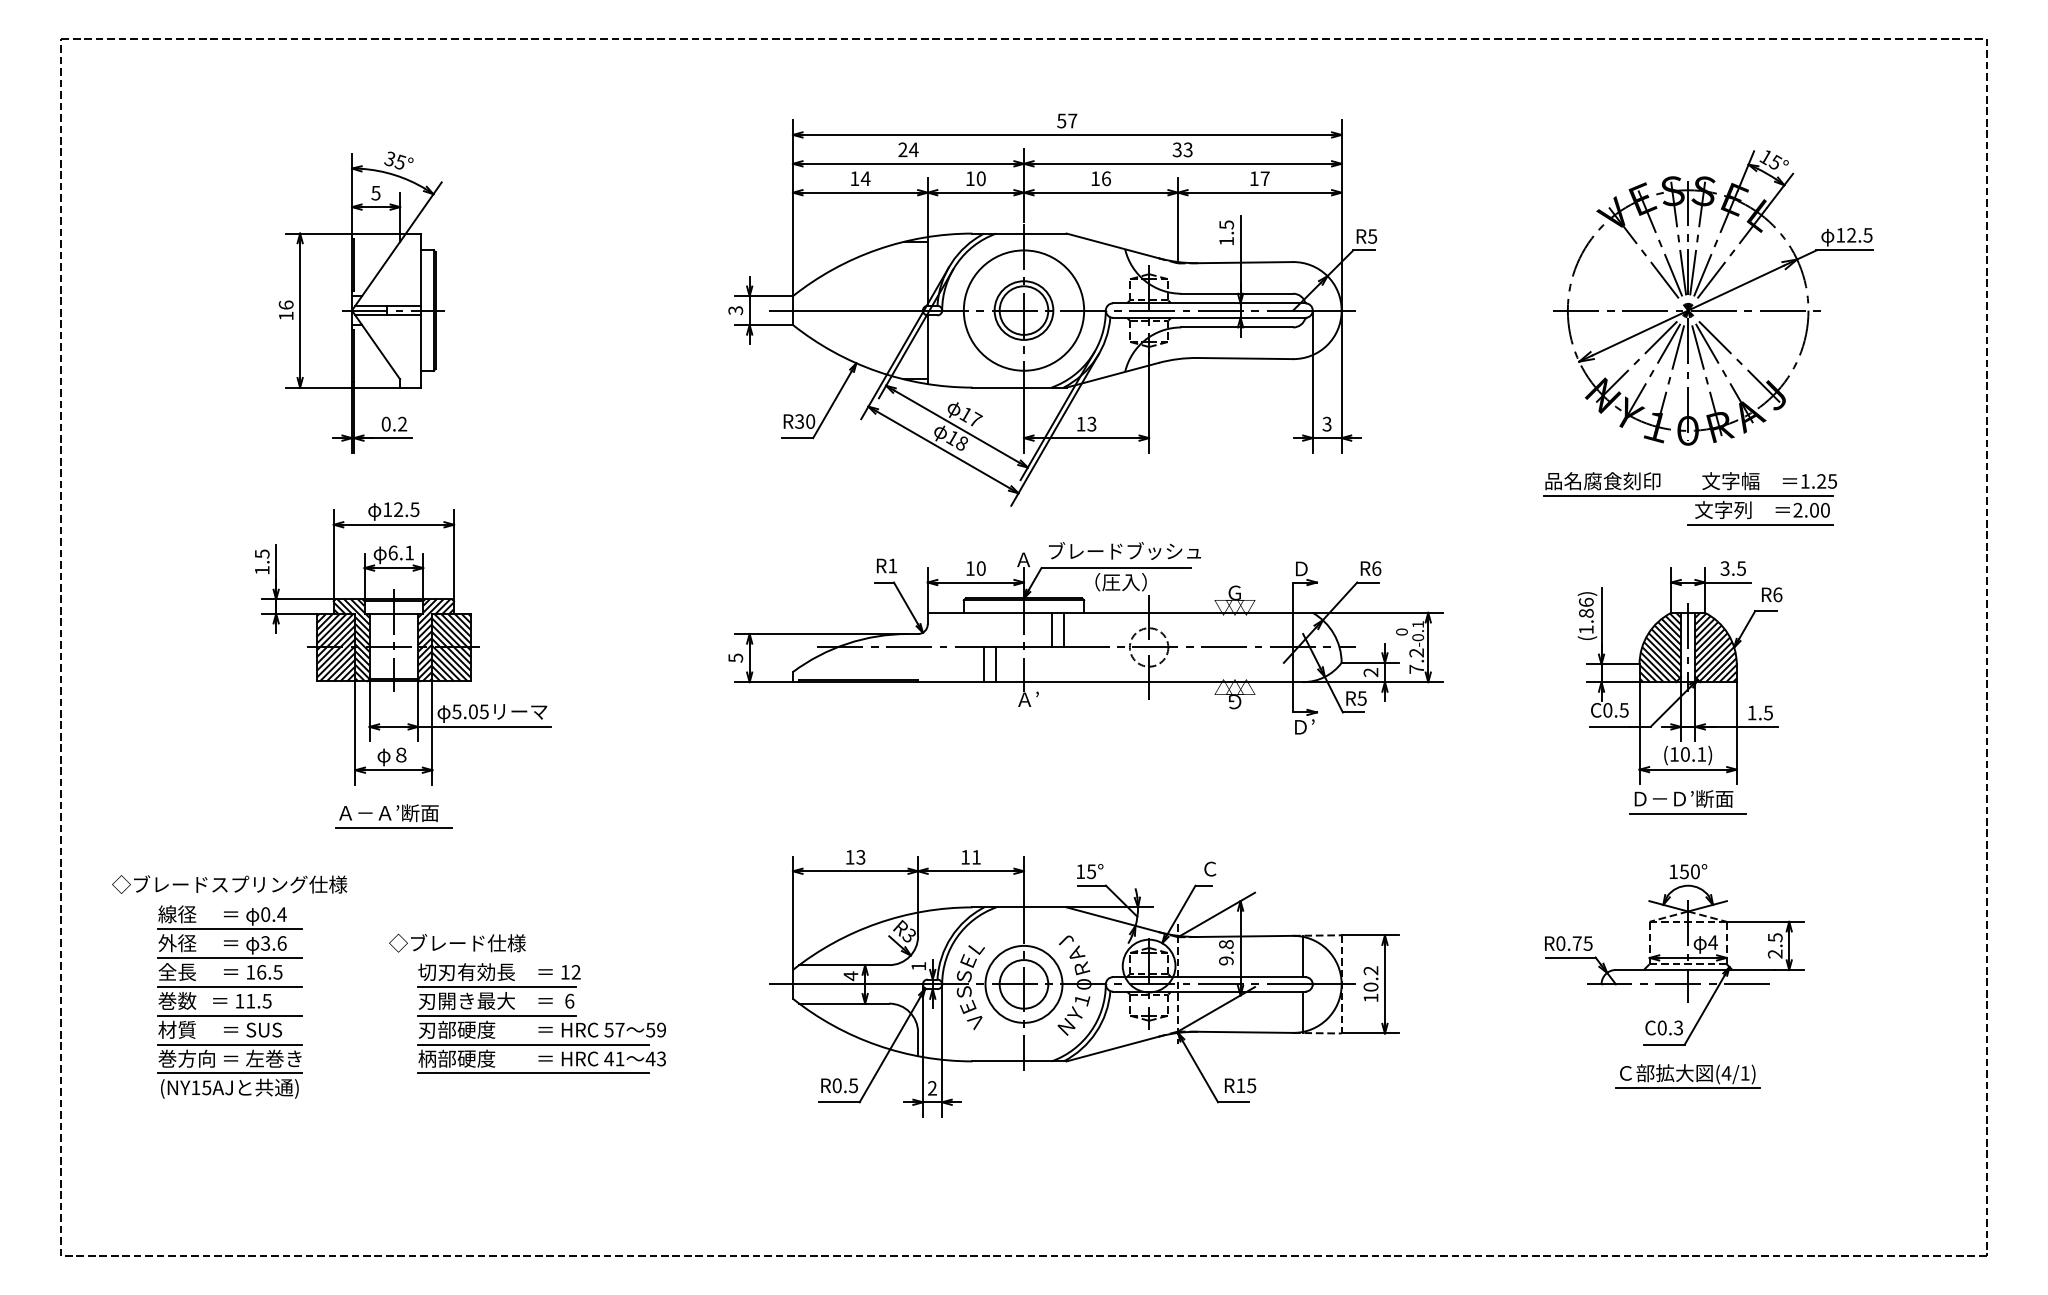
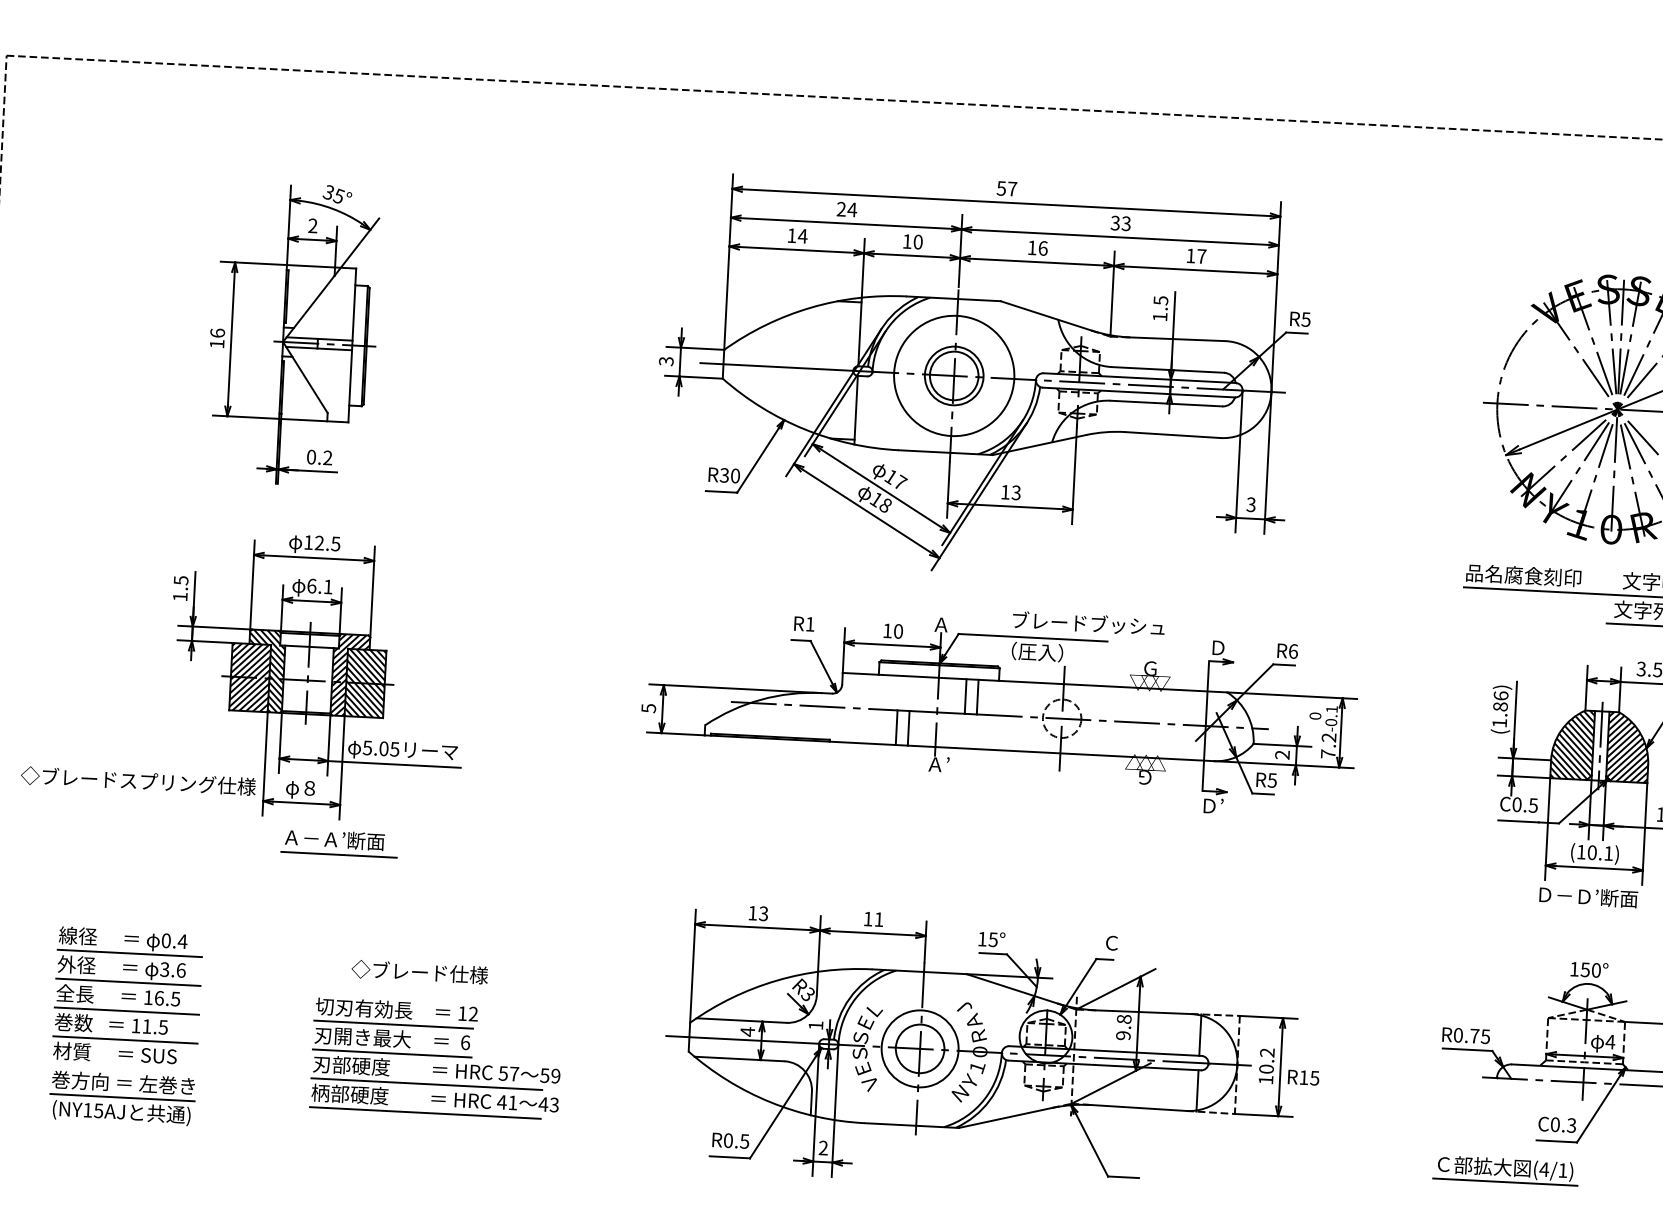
text: (375, 192) -> (312, 225), 5 -> 2
text: (1124, 550) -> (1088, 622), moved
line: (1687, 813) -> (1591, 911), removed
part: (393, 816) -> (339, 843), moved
text: (229, 884) -> (138, 781), moved
text: (457, 942) -> (419, 971), moved
line: (229, 1044) -> (123, 1068), removed
part: (1687, 1076) -> (1505, 1170), moved
text: (1240, 1085) -> (1303, 1077), moved

